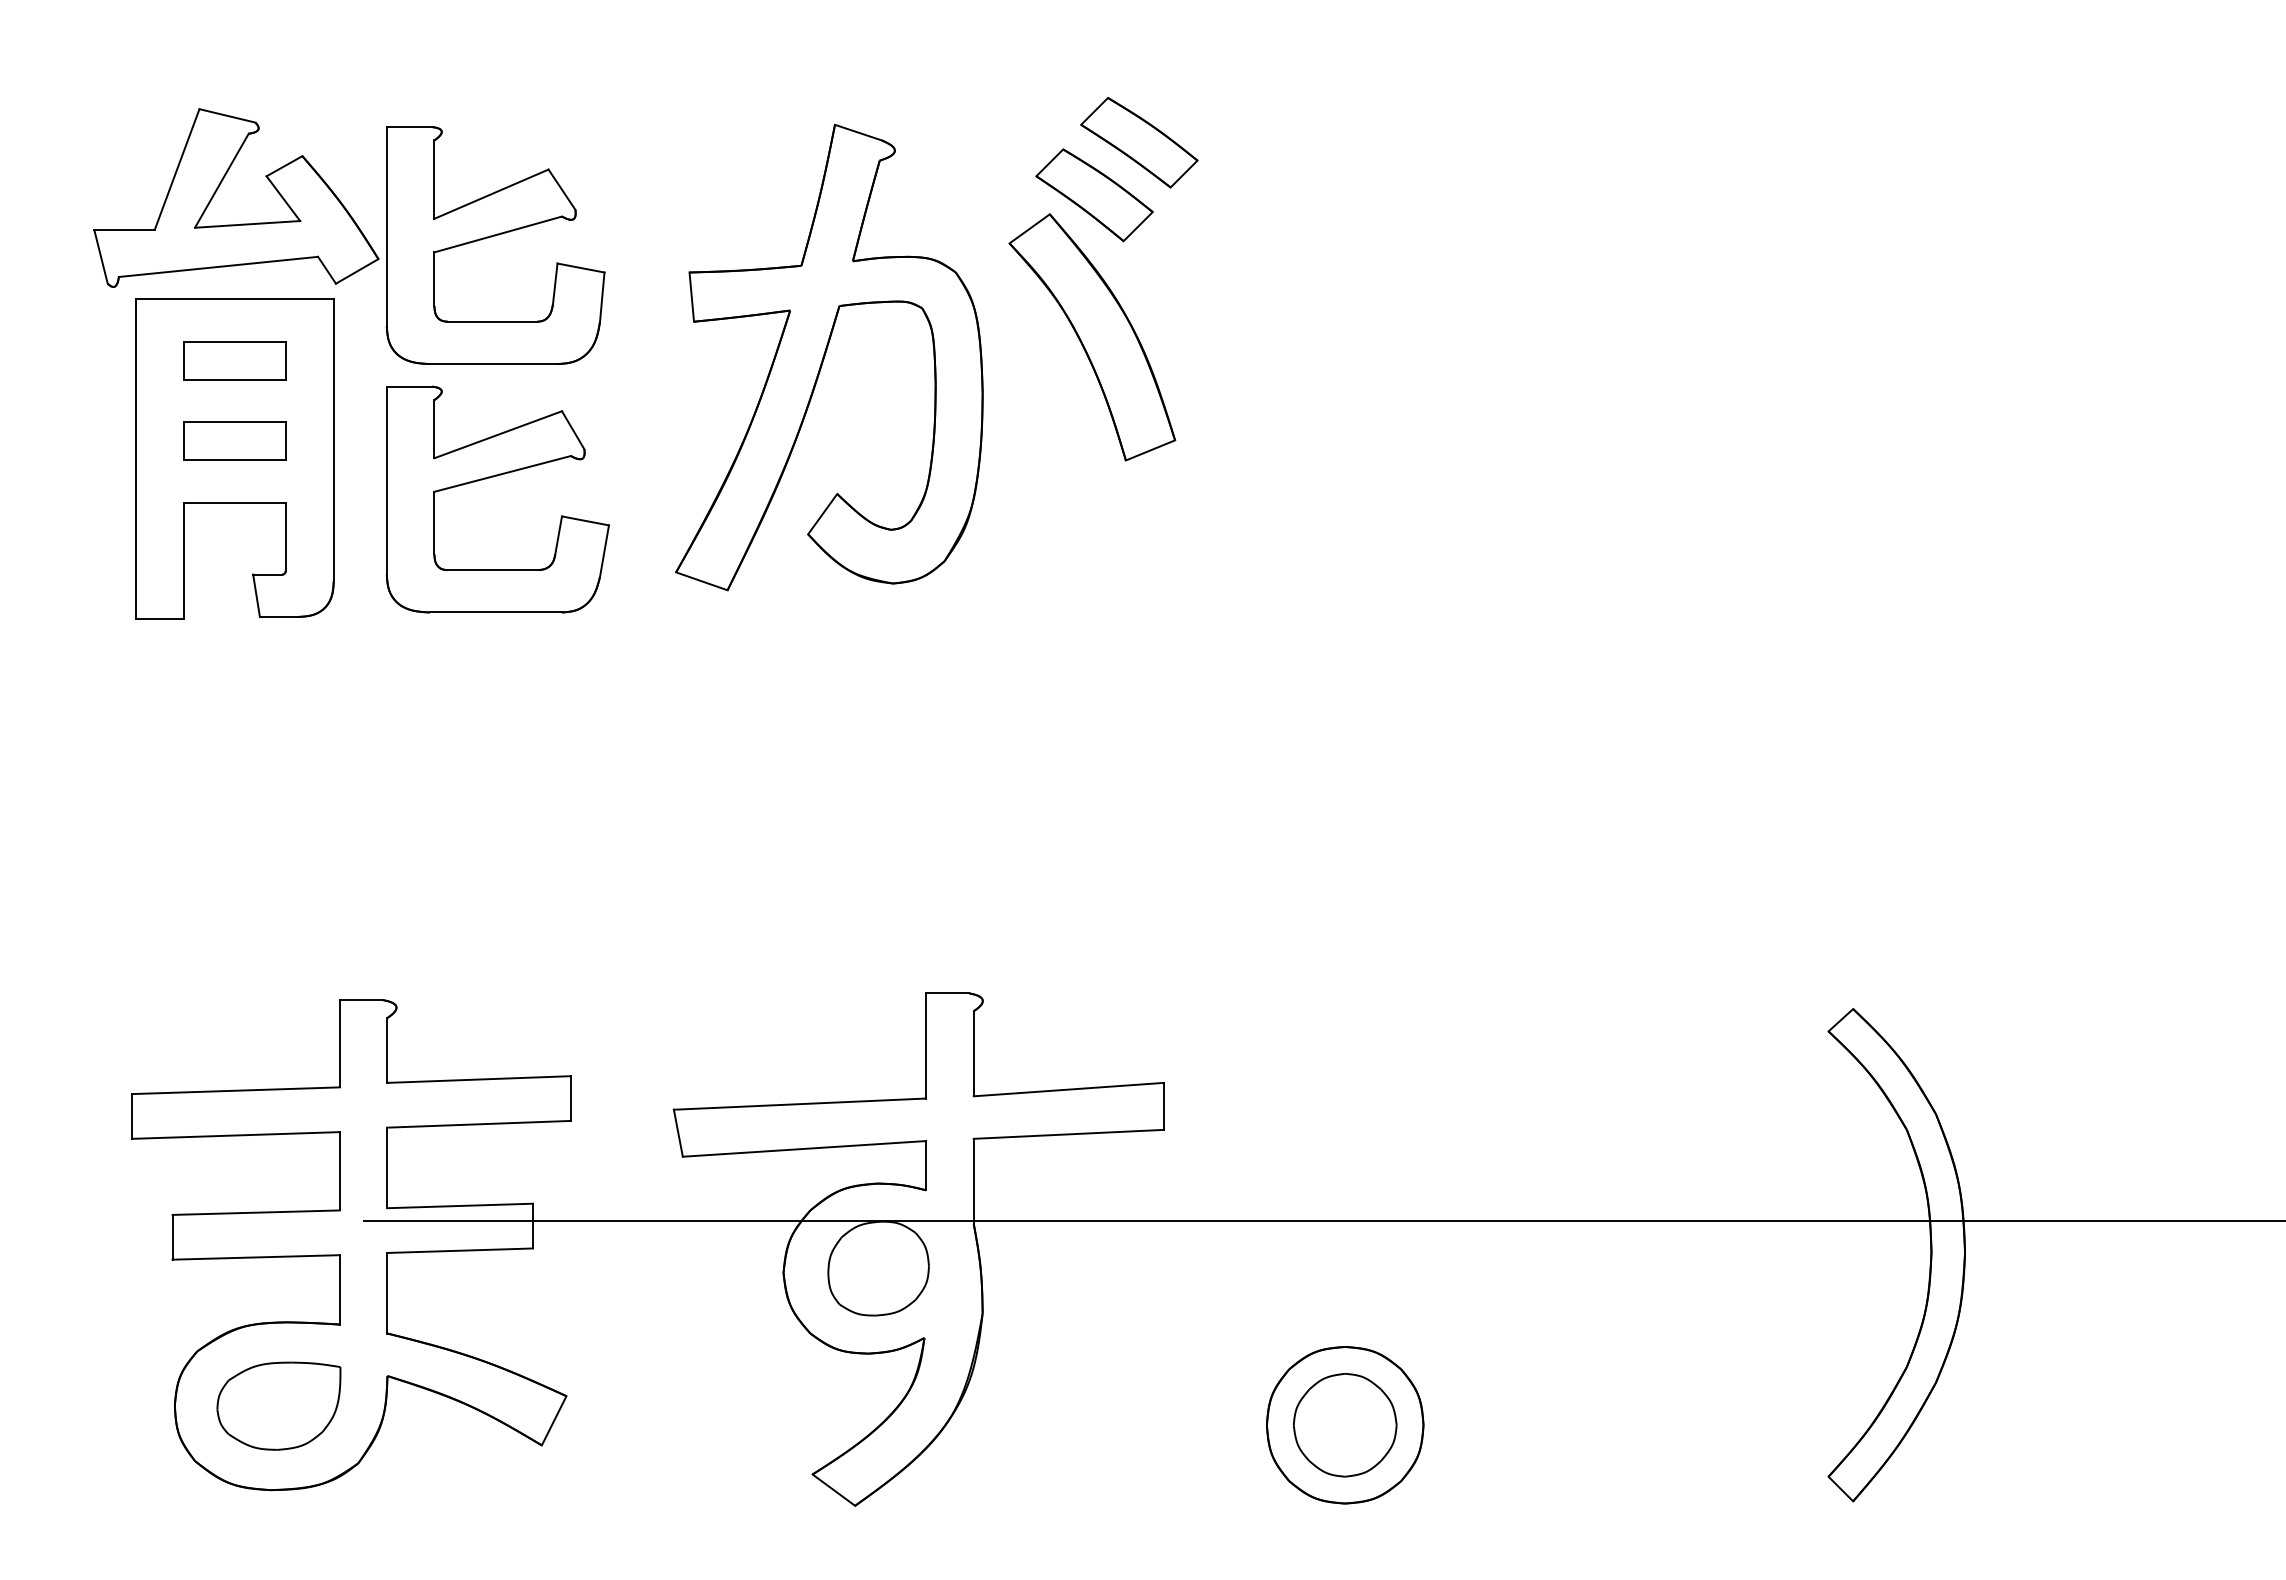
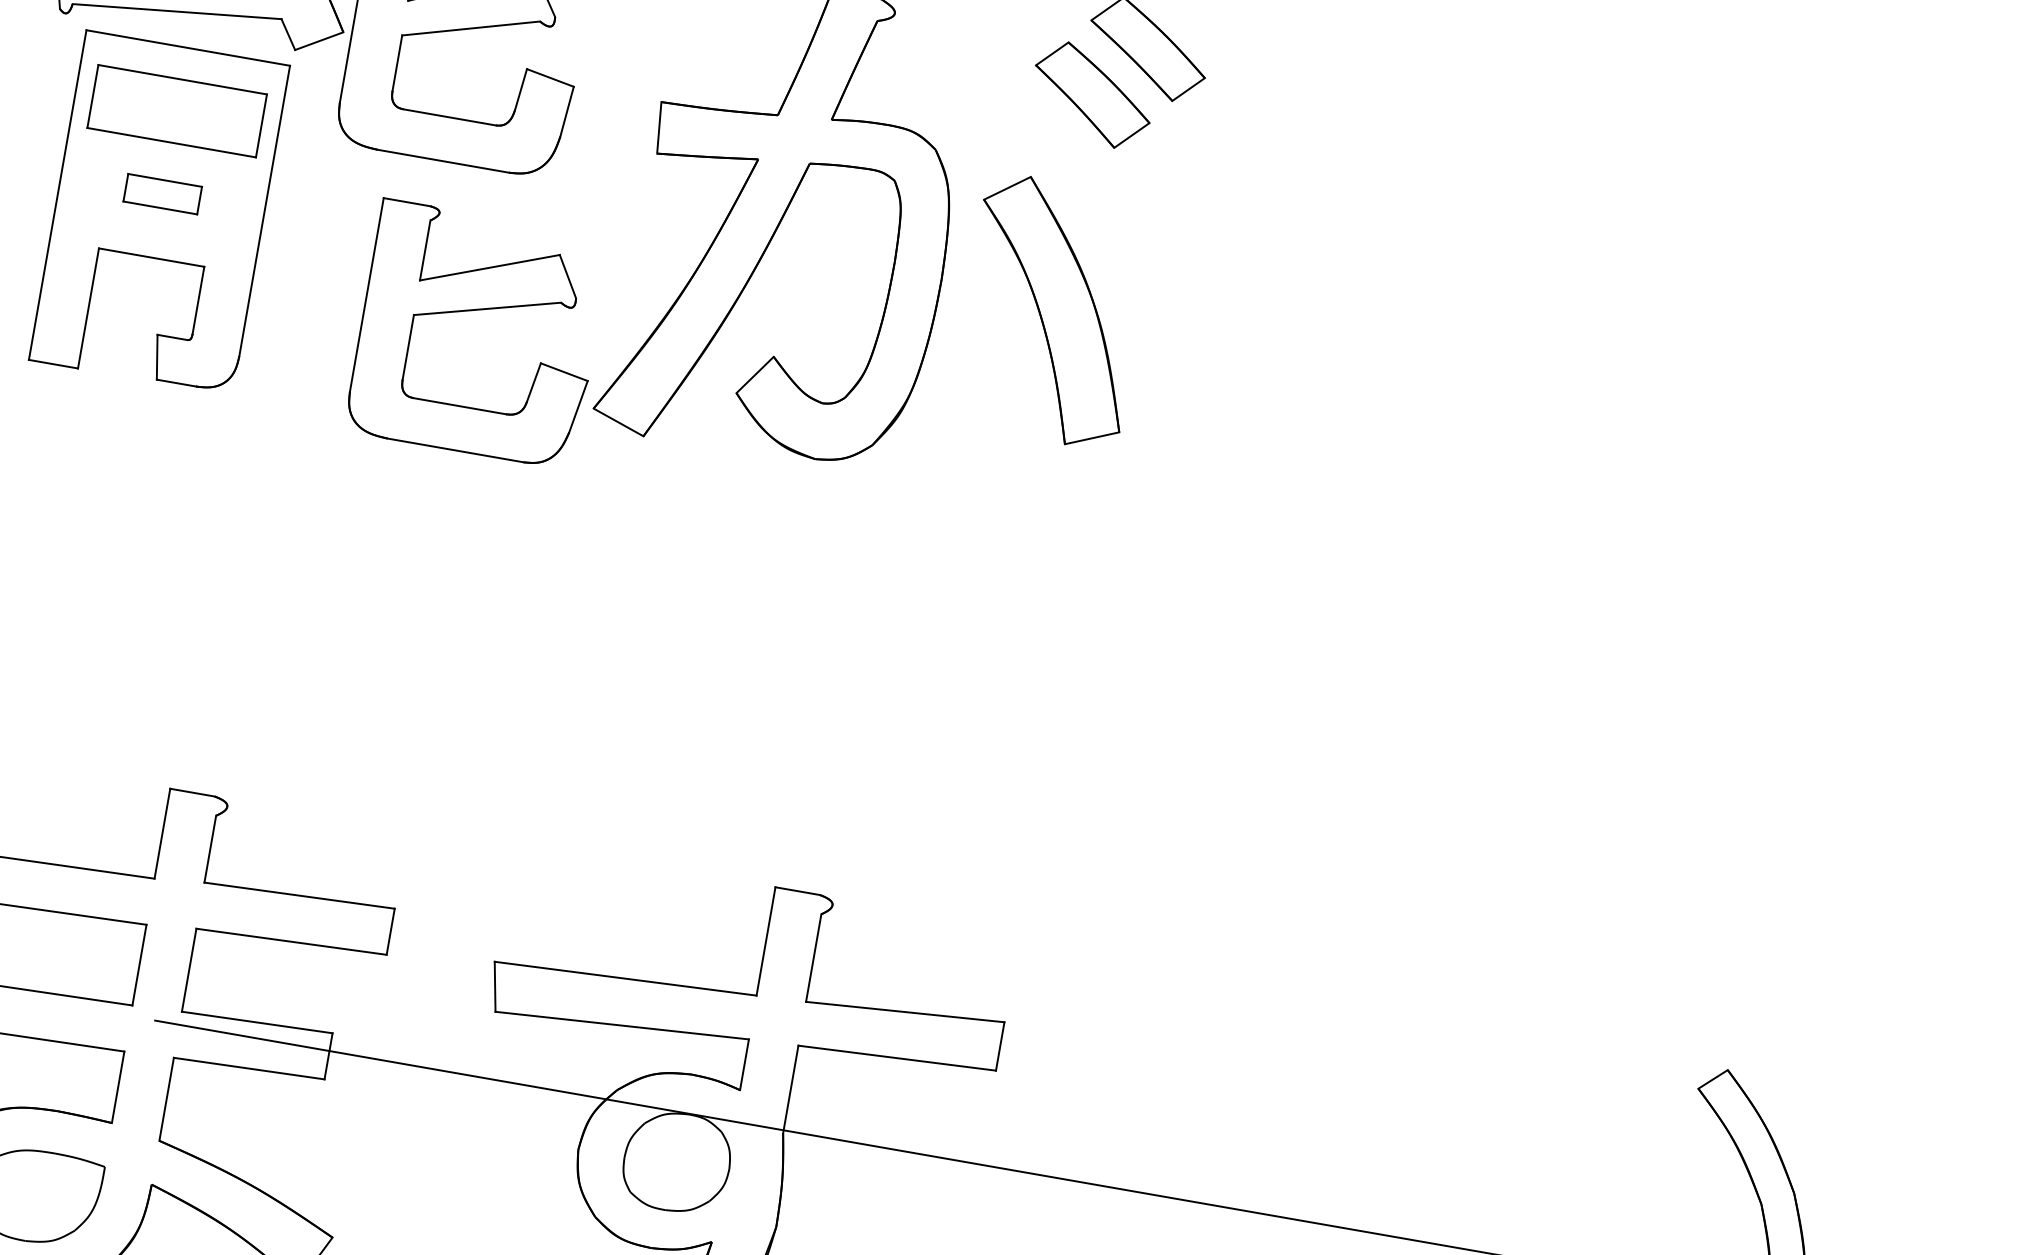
part: (1092, 337) -> (1052, 311), moved
part: (234, 360) -> (176, 110), size x1.6
part: (234, 440) -> (162, 193), size x0.7
part: (493, 477) -> (477, 310), moved

